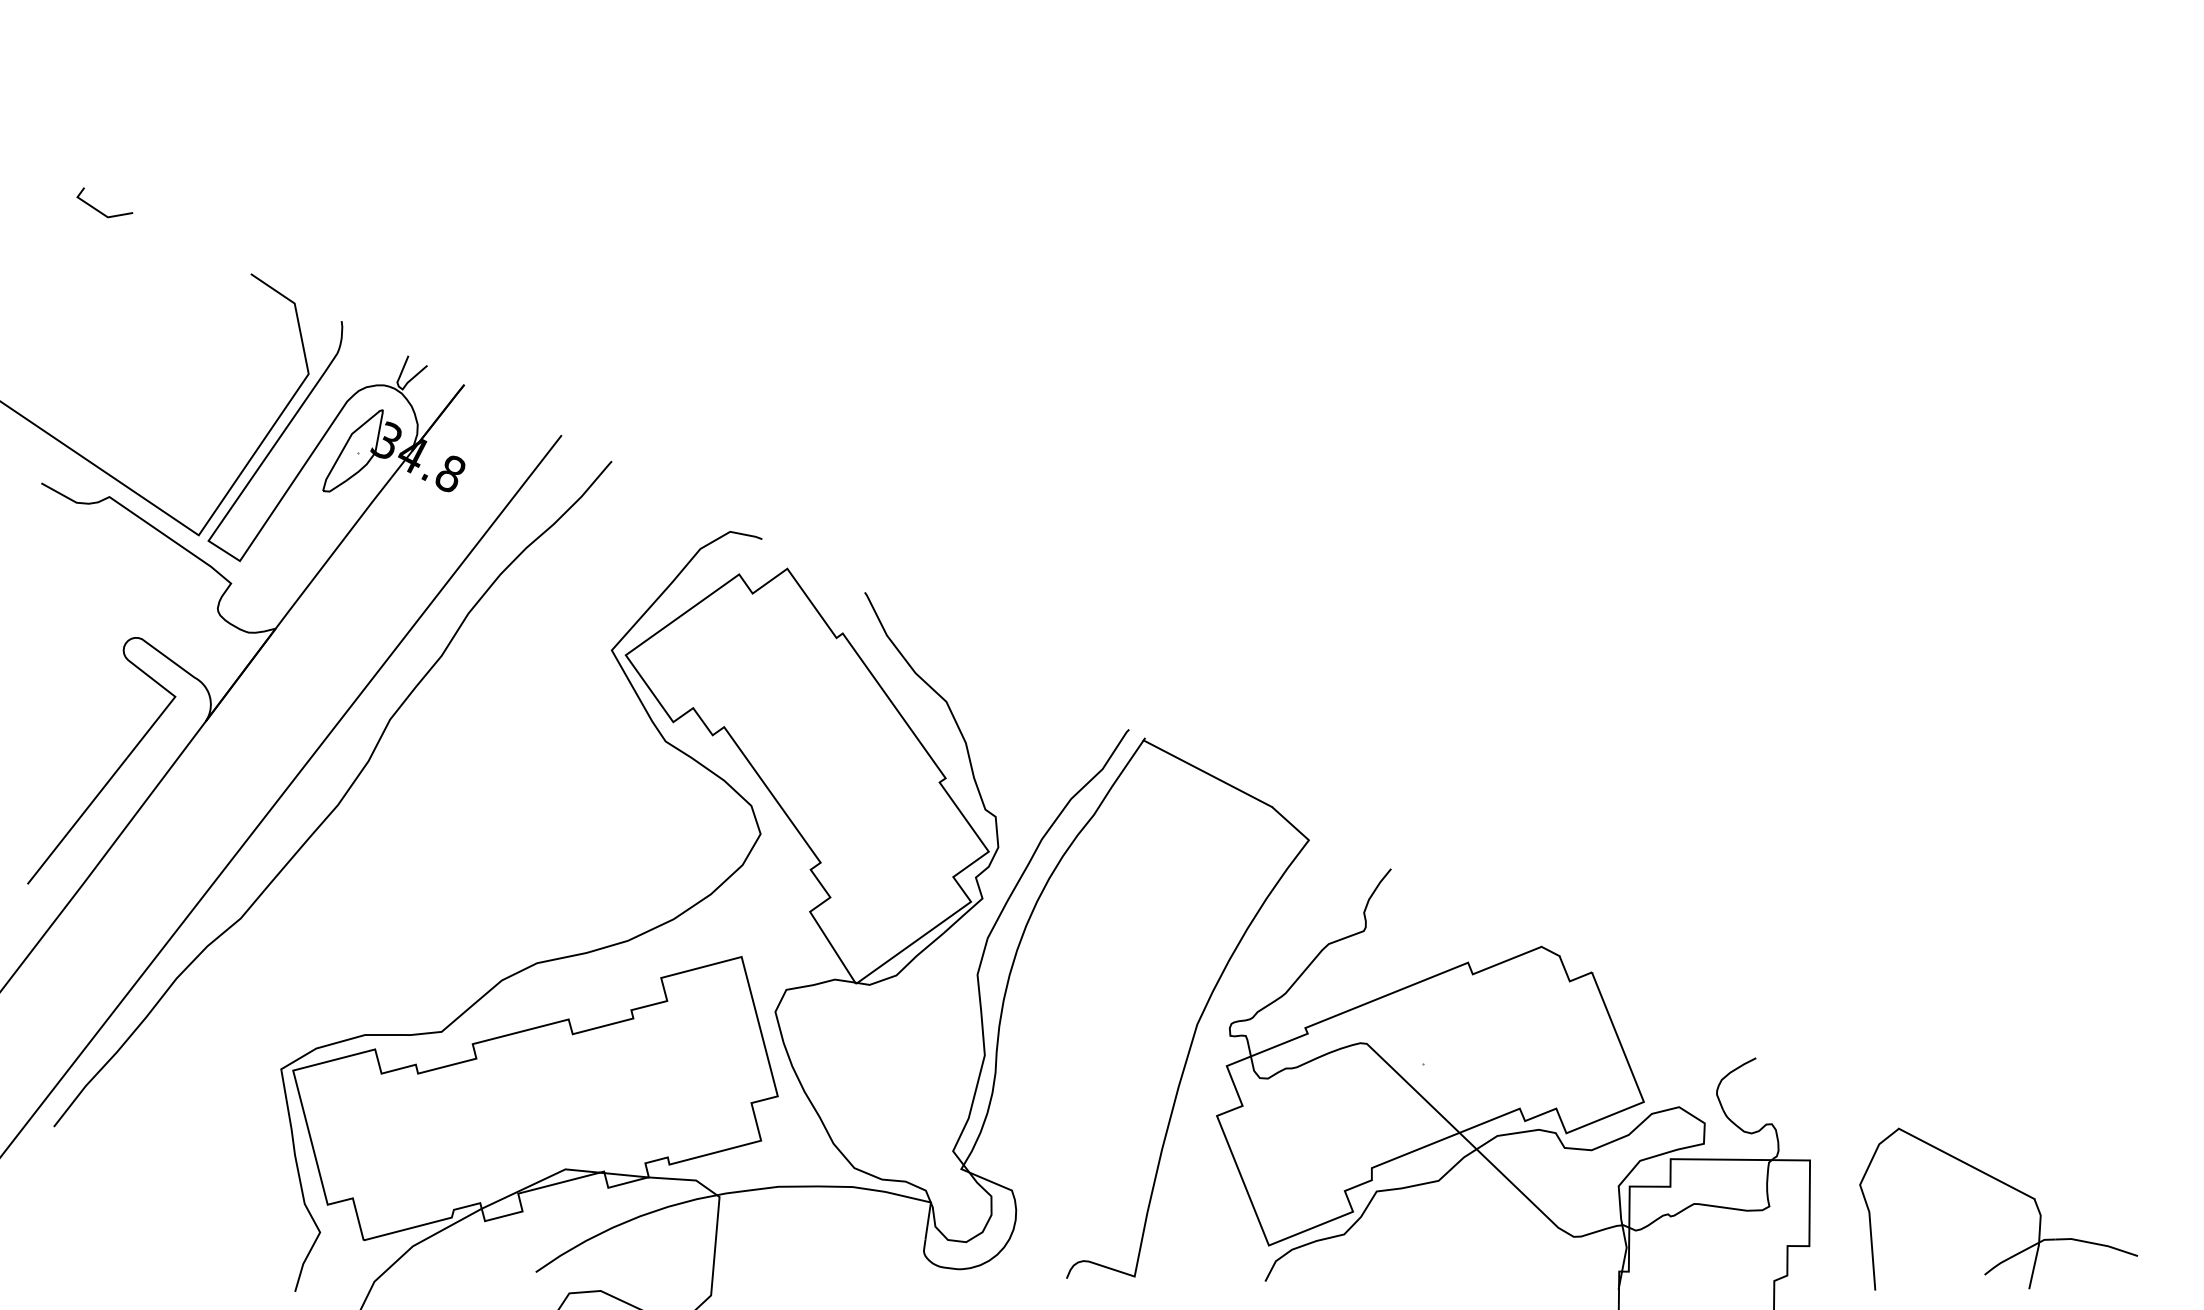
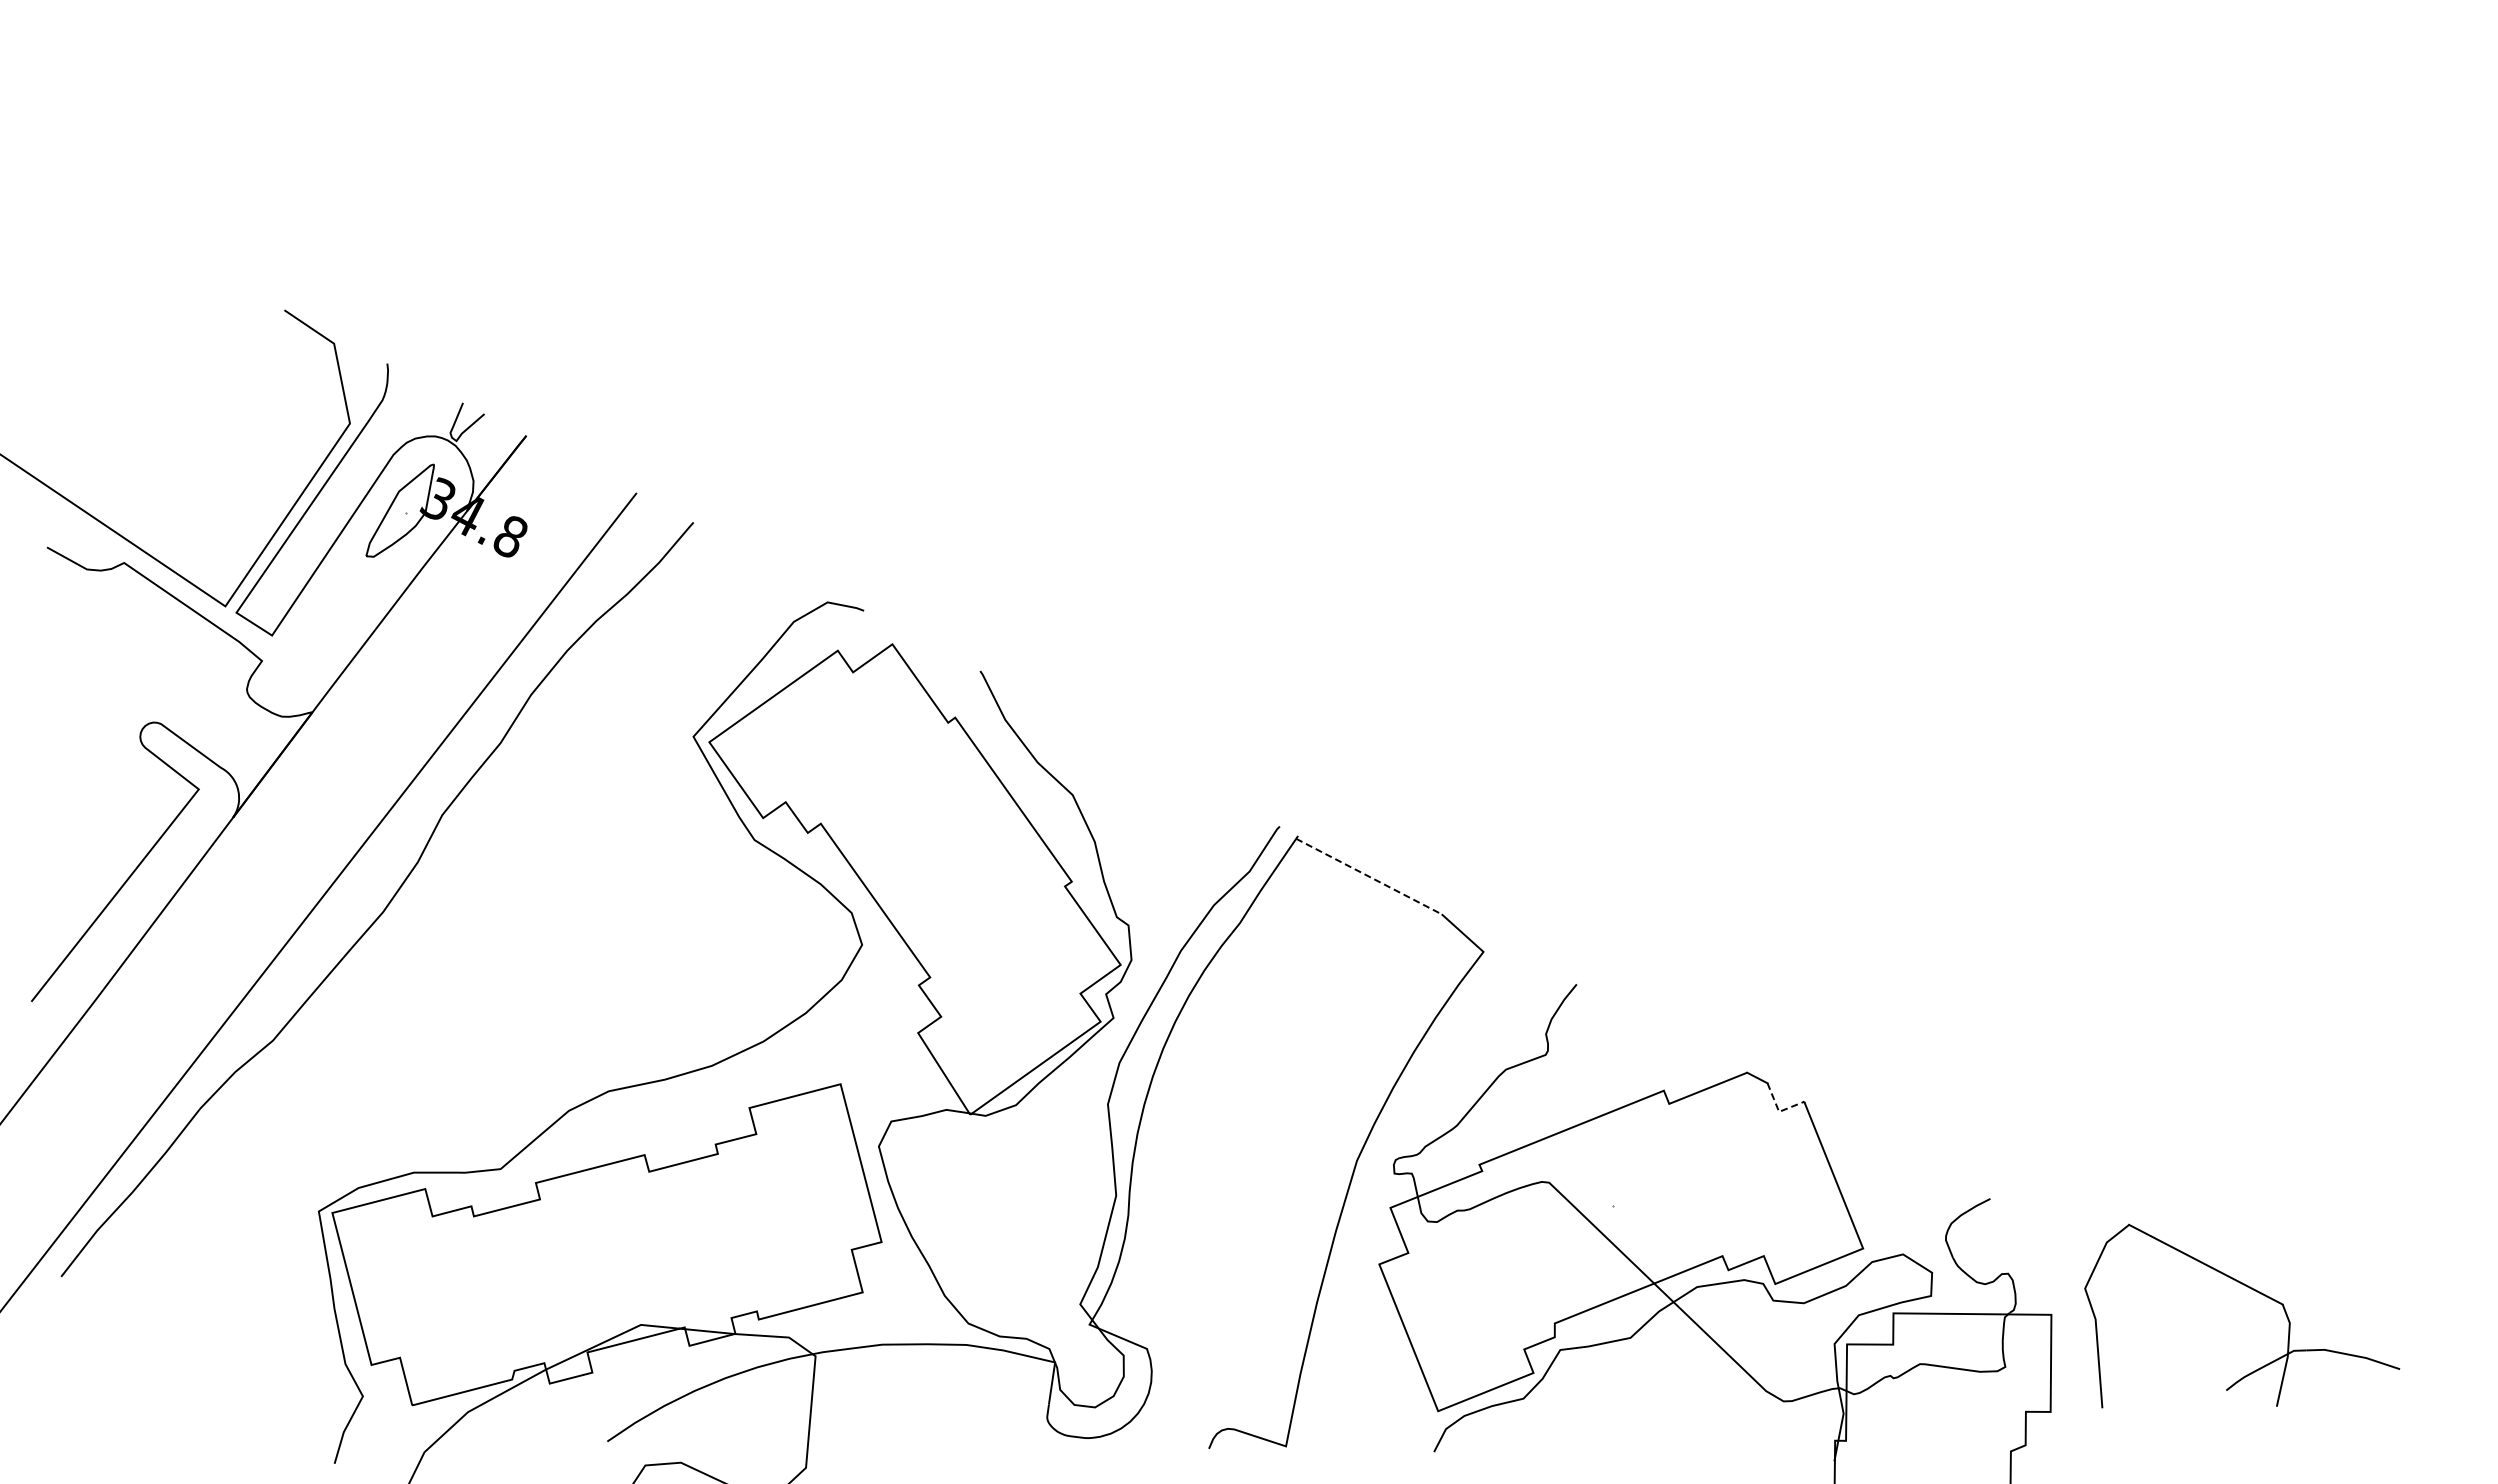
line: (98, 209) -> (111, 237), removed
line: (1207, 773) -> (1368, 876), solid -> dashed
line: (1569, 980) -> (1778, 1110), solid -> dashed
part: (2010, 1187) -> (2255, 1291), moved

